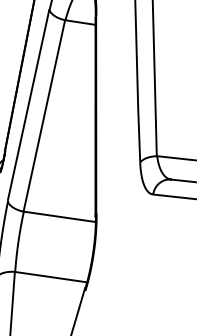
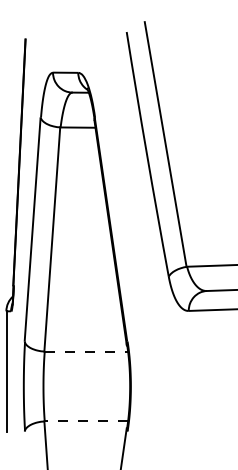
line: (59, 216) -> (86, 351), solid -> dashed
line: (51, 277) -> (86, 421), solid -> dashed

